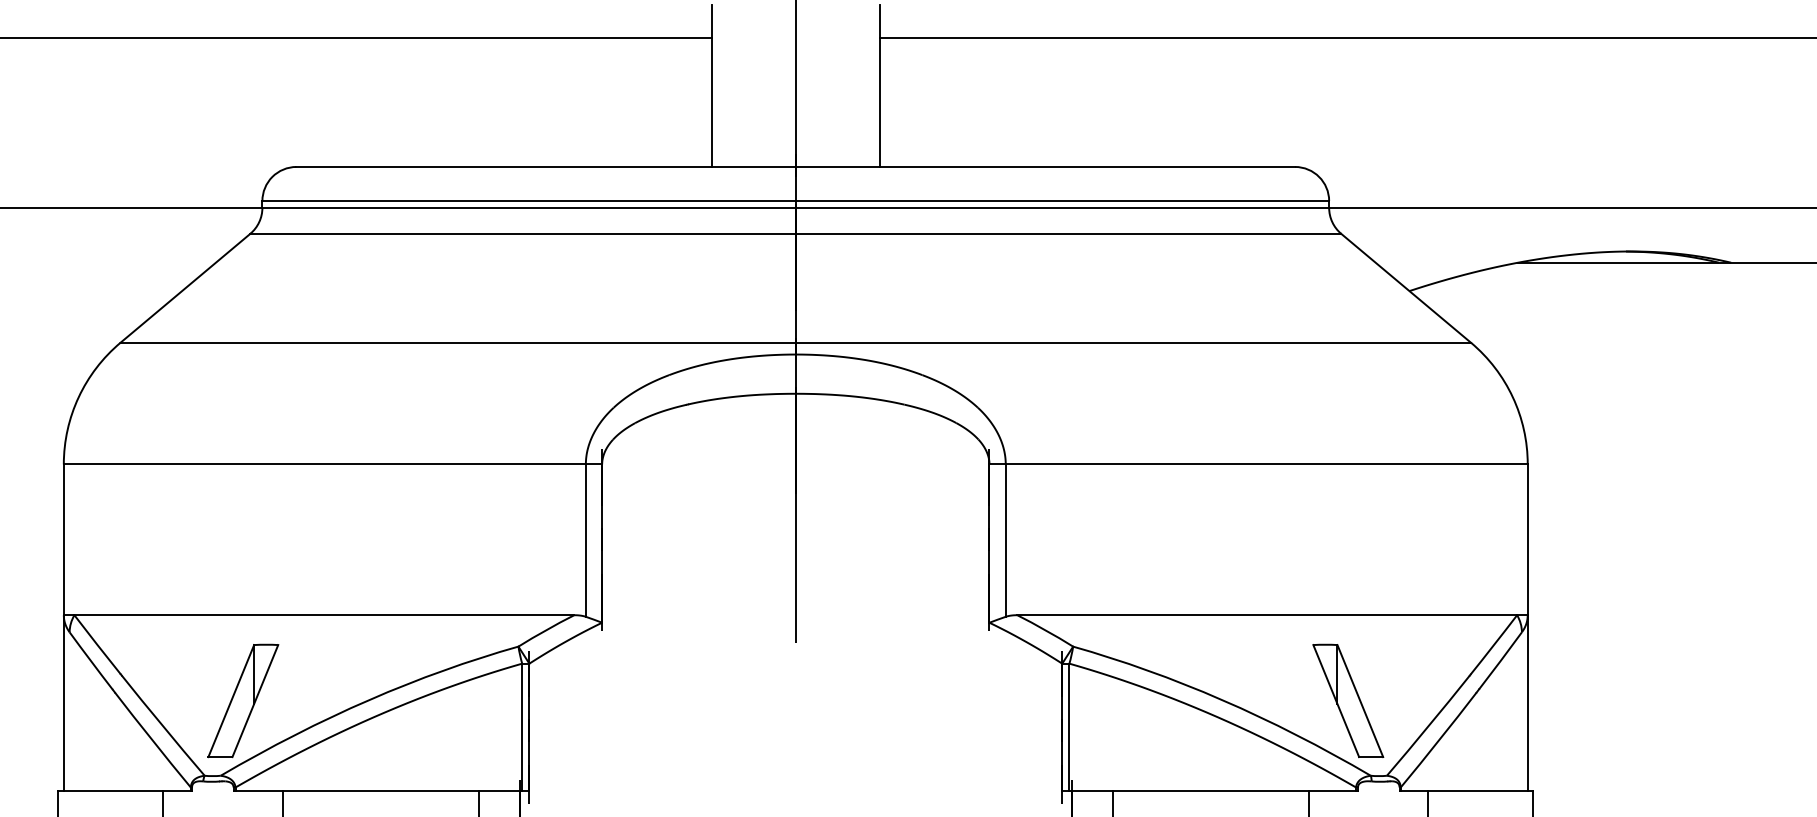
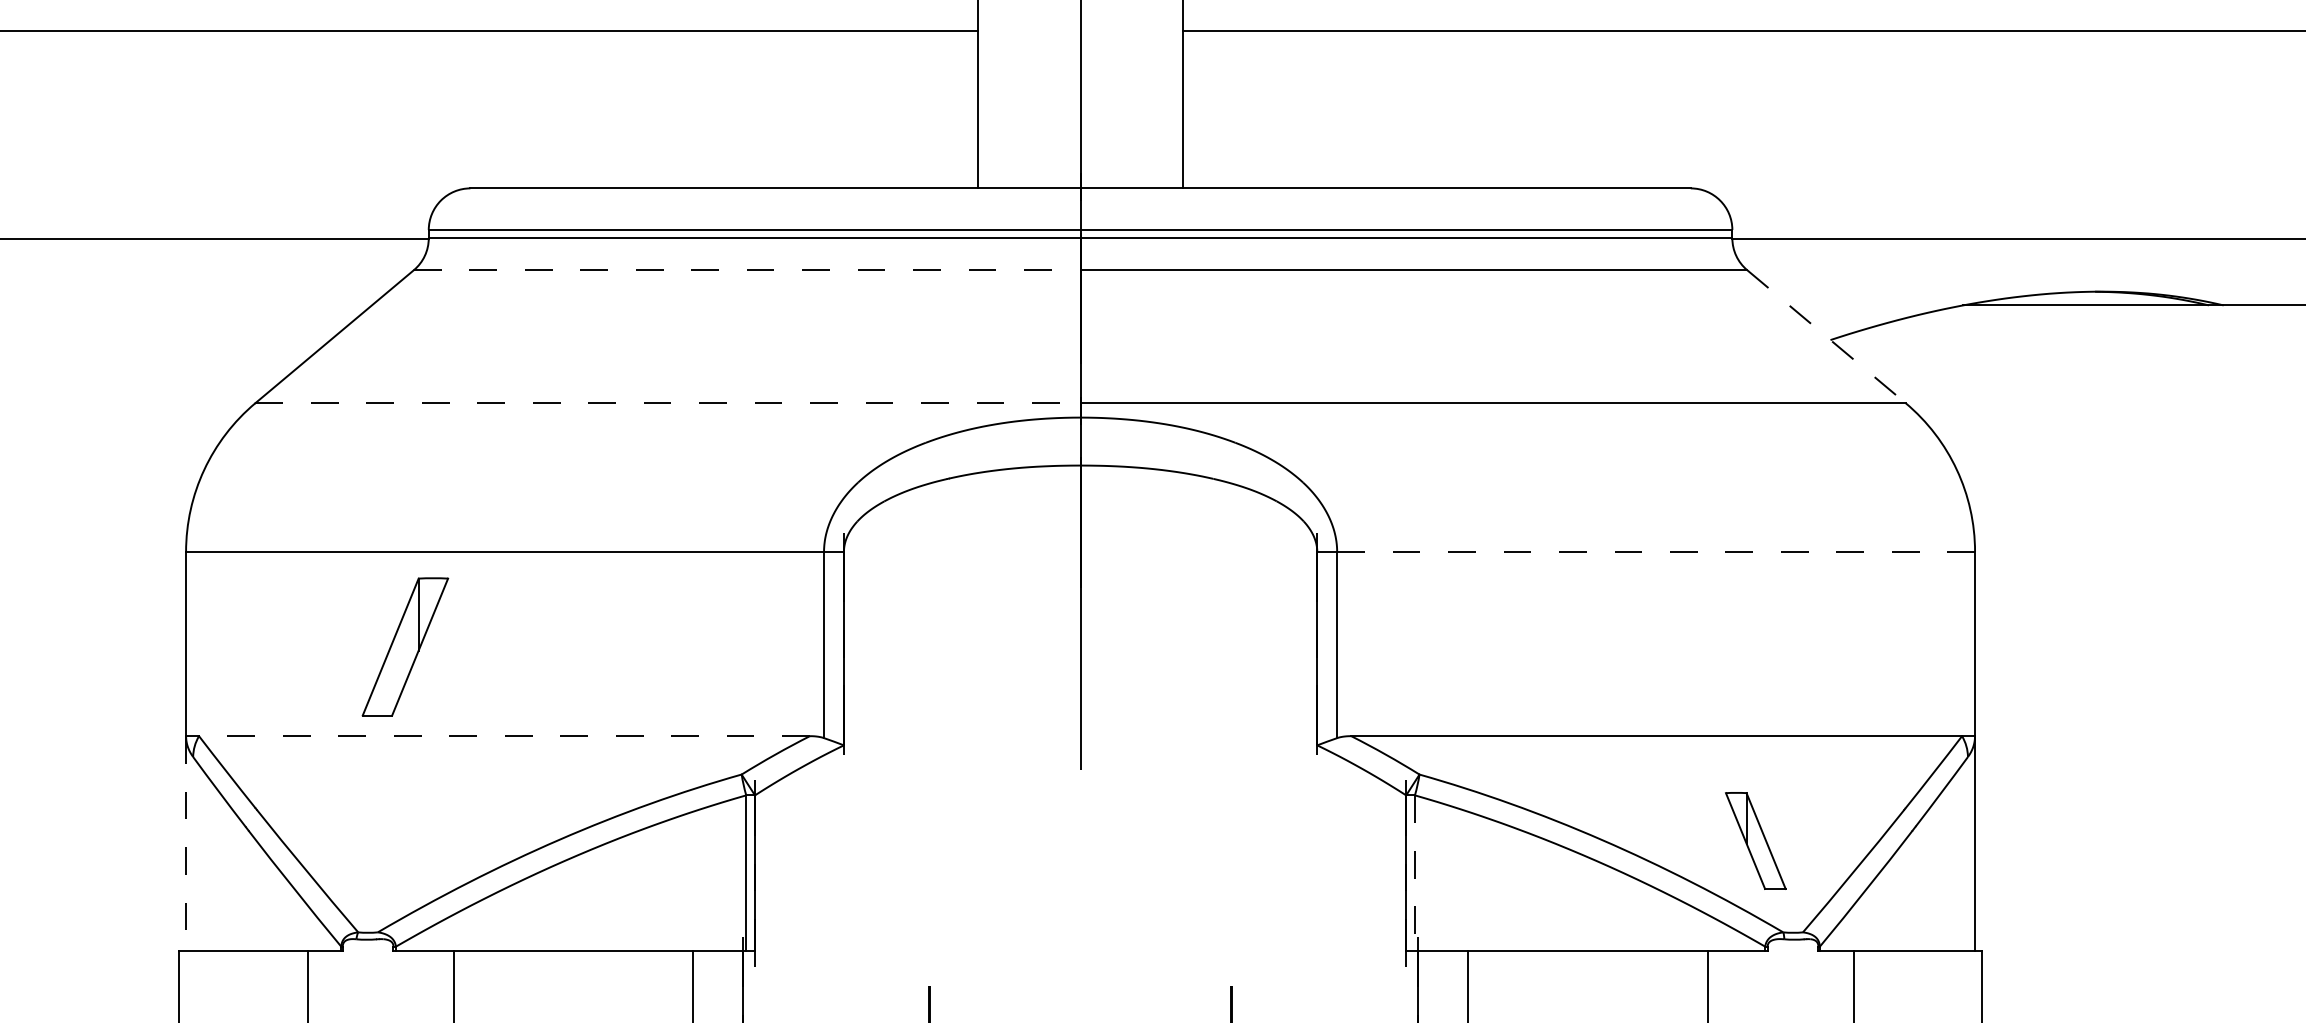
line: (523, 234) -> (747, 270), solid -> dashed
line: (1406, 288) -> (1826, 337), solid -> dashed
line: (458, 342) -> (668, 403), solid -> dashed
line: (1267, 464) -> (1656, 551), solid -> dashed
line: (324, 615) -> (504, 736), solid -> dashed
part: (243, 700) -> (405, 646), moved
part: (1348, 700) -> (1755, 840), size x0.7
line: (64, 703) -> (186, 844), solid -> dashed
line: (1069, 727) -> (1414, 873), solid -> dashed

